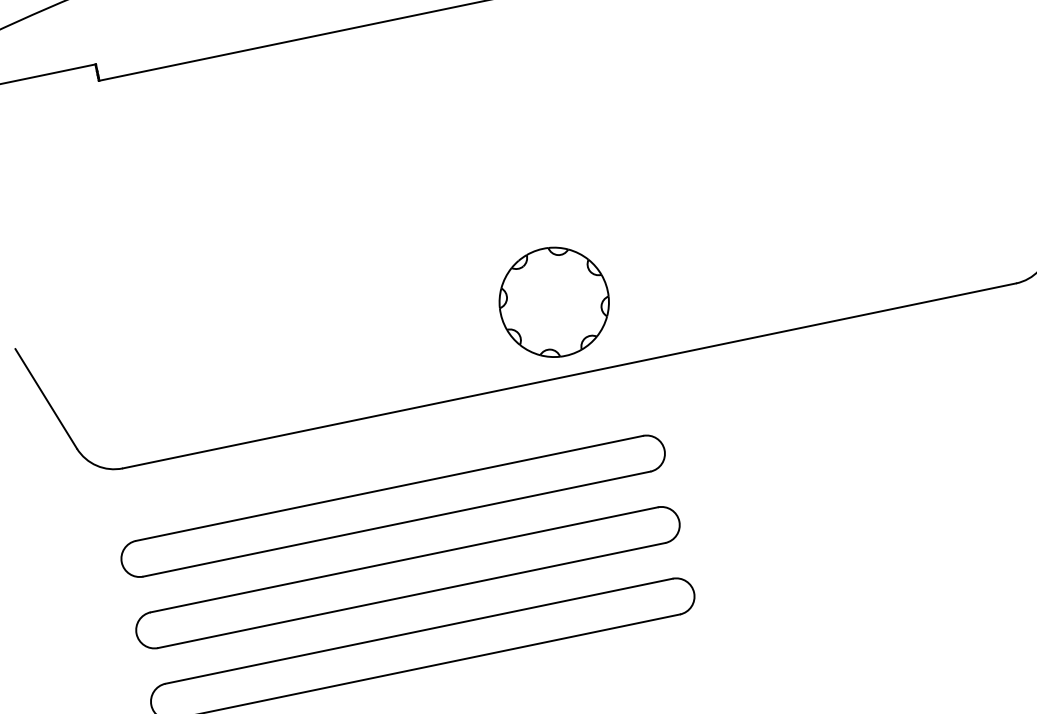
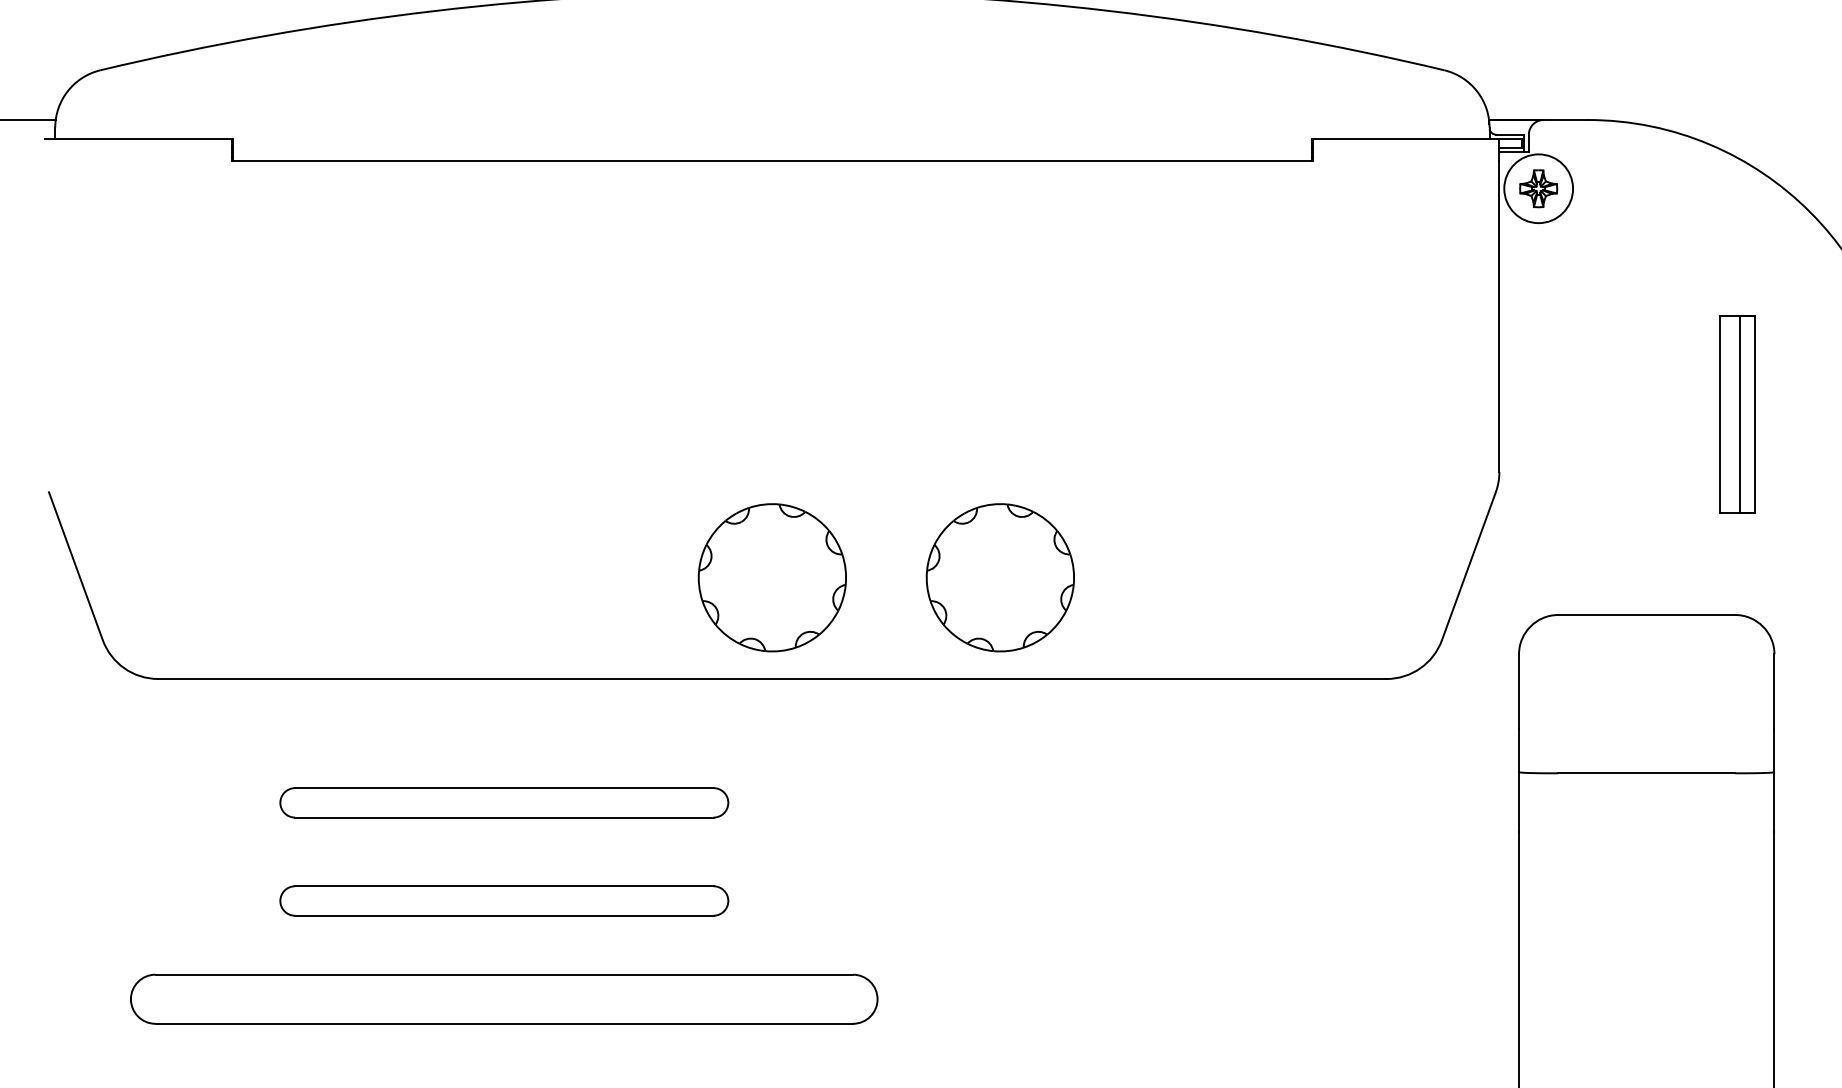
part: (719, 267) -> (999, 577), added
part: (393, 506) -> (504, 802), size x0.6
part: (408, 577) -> (504, 900), size x0.6

